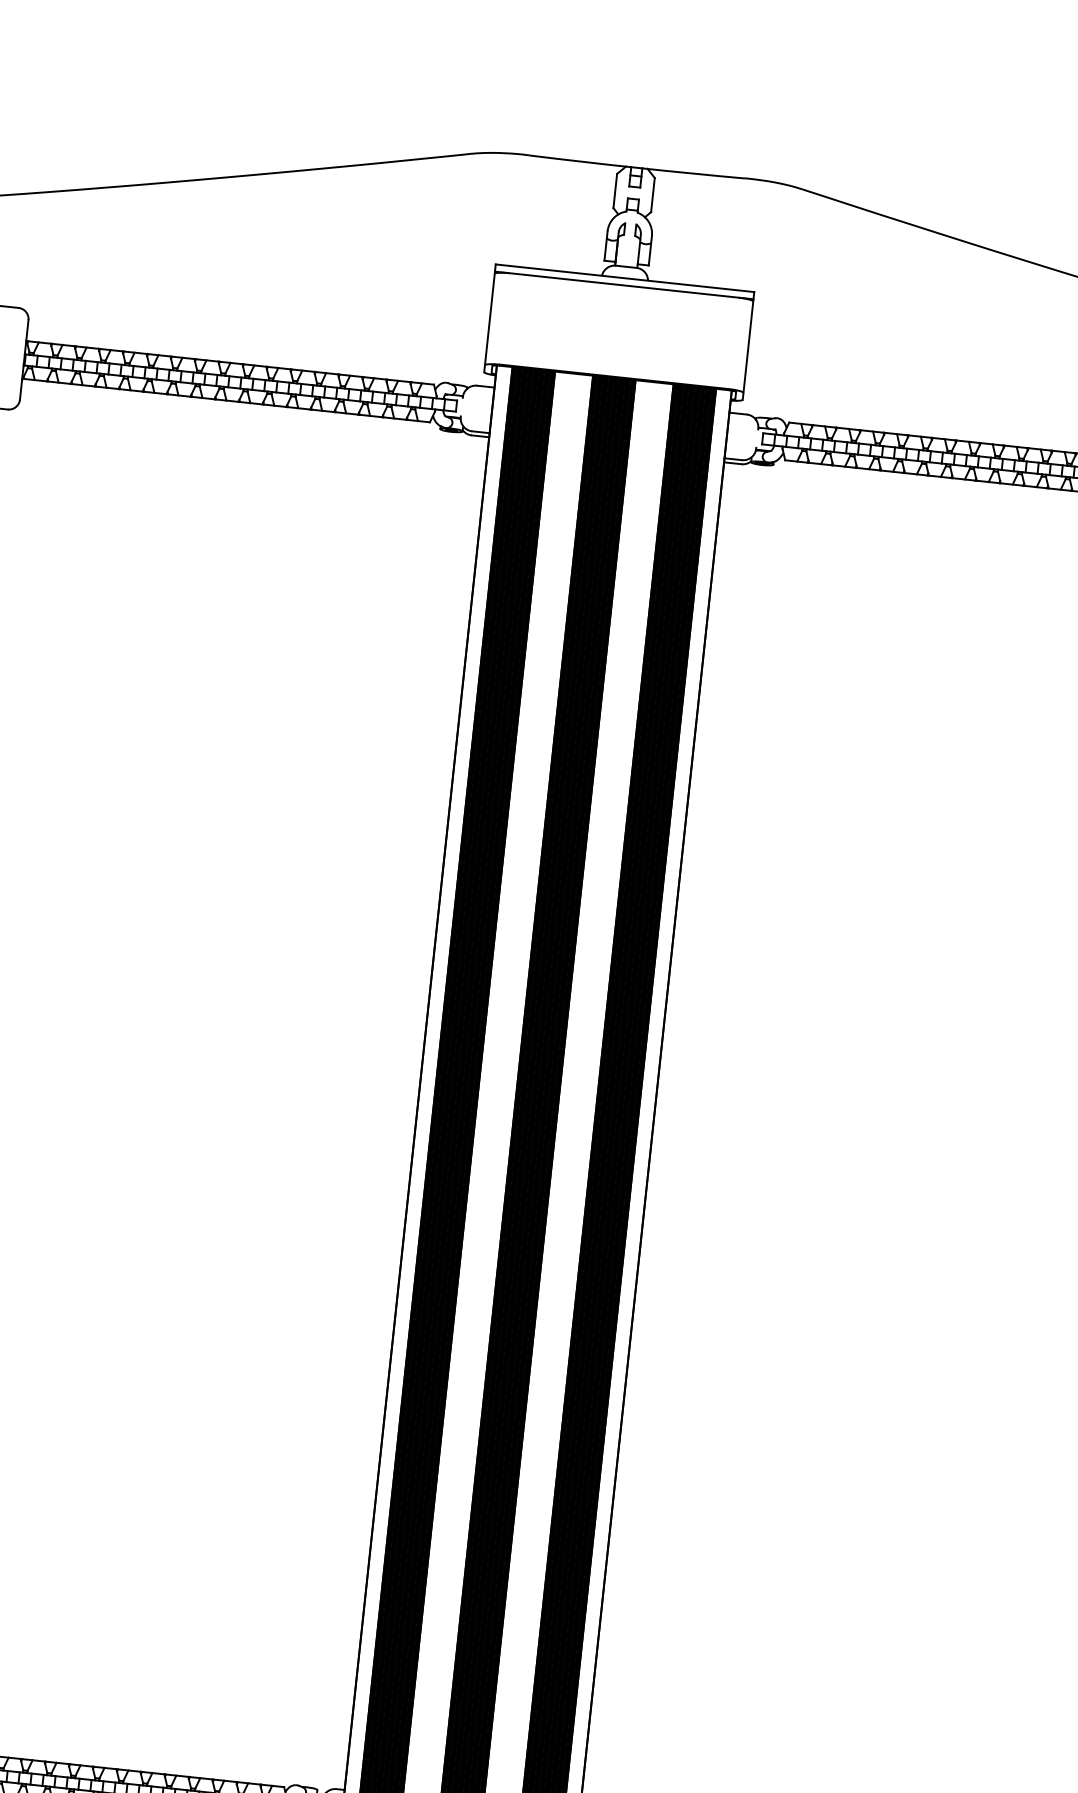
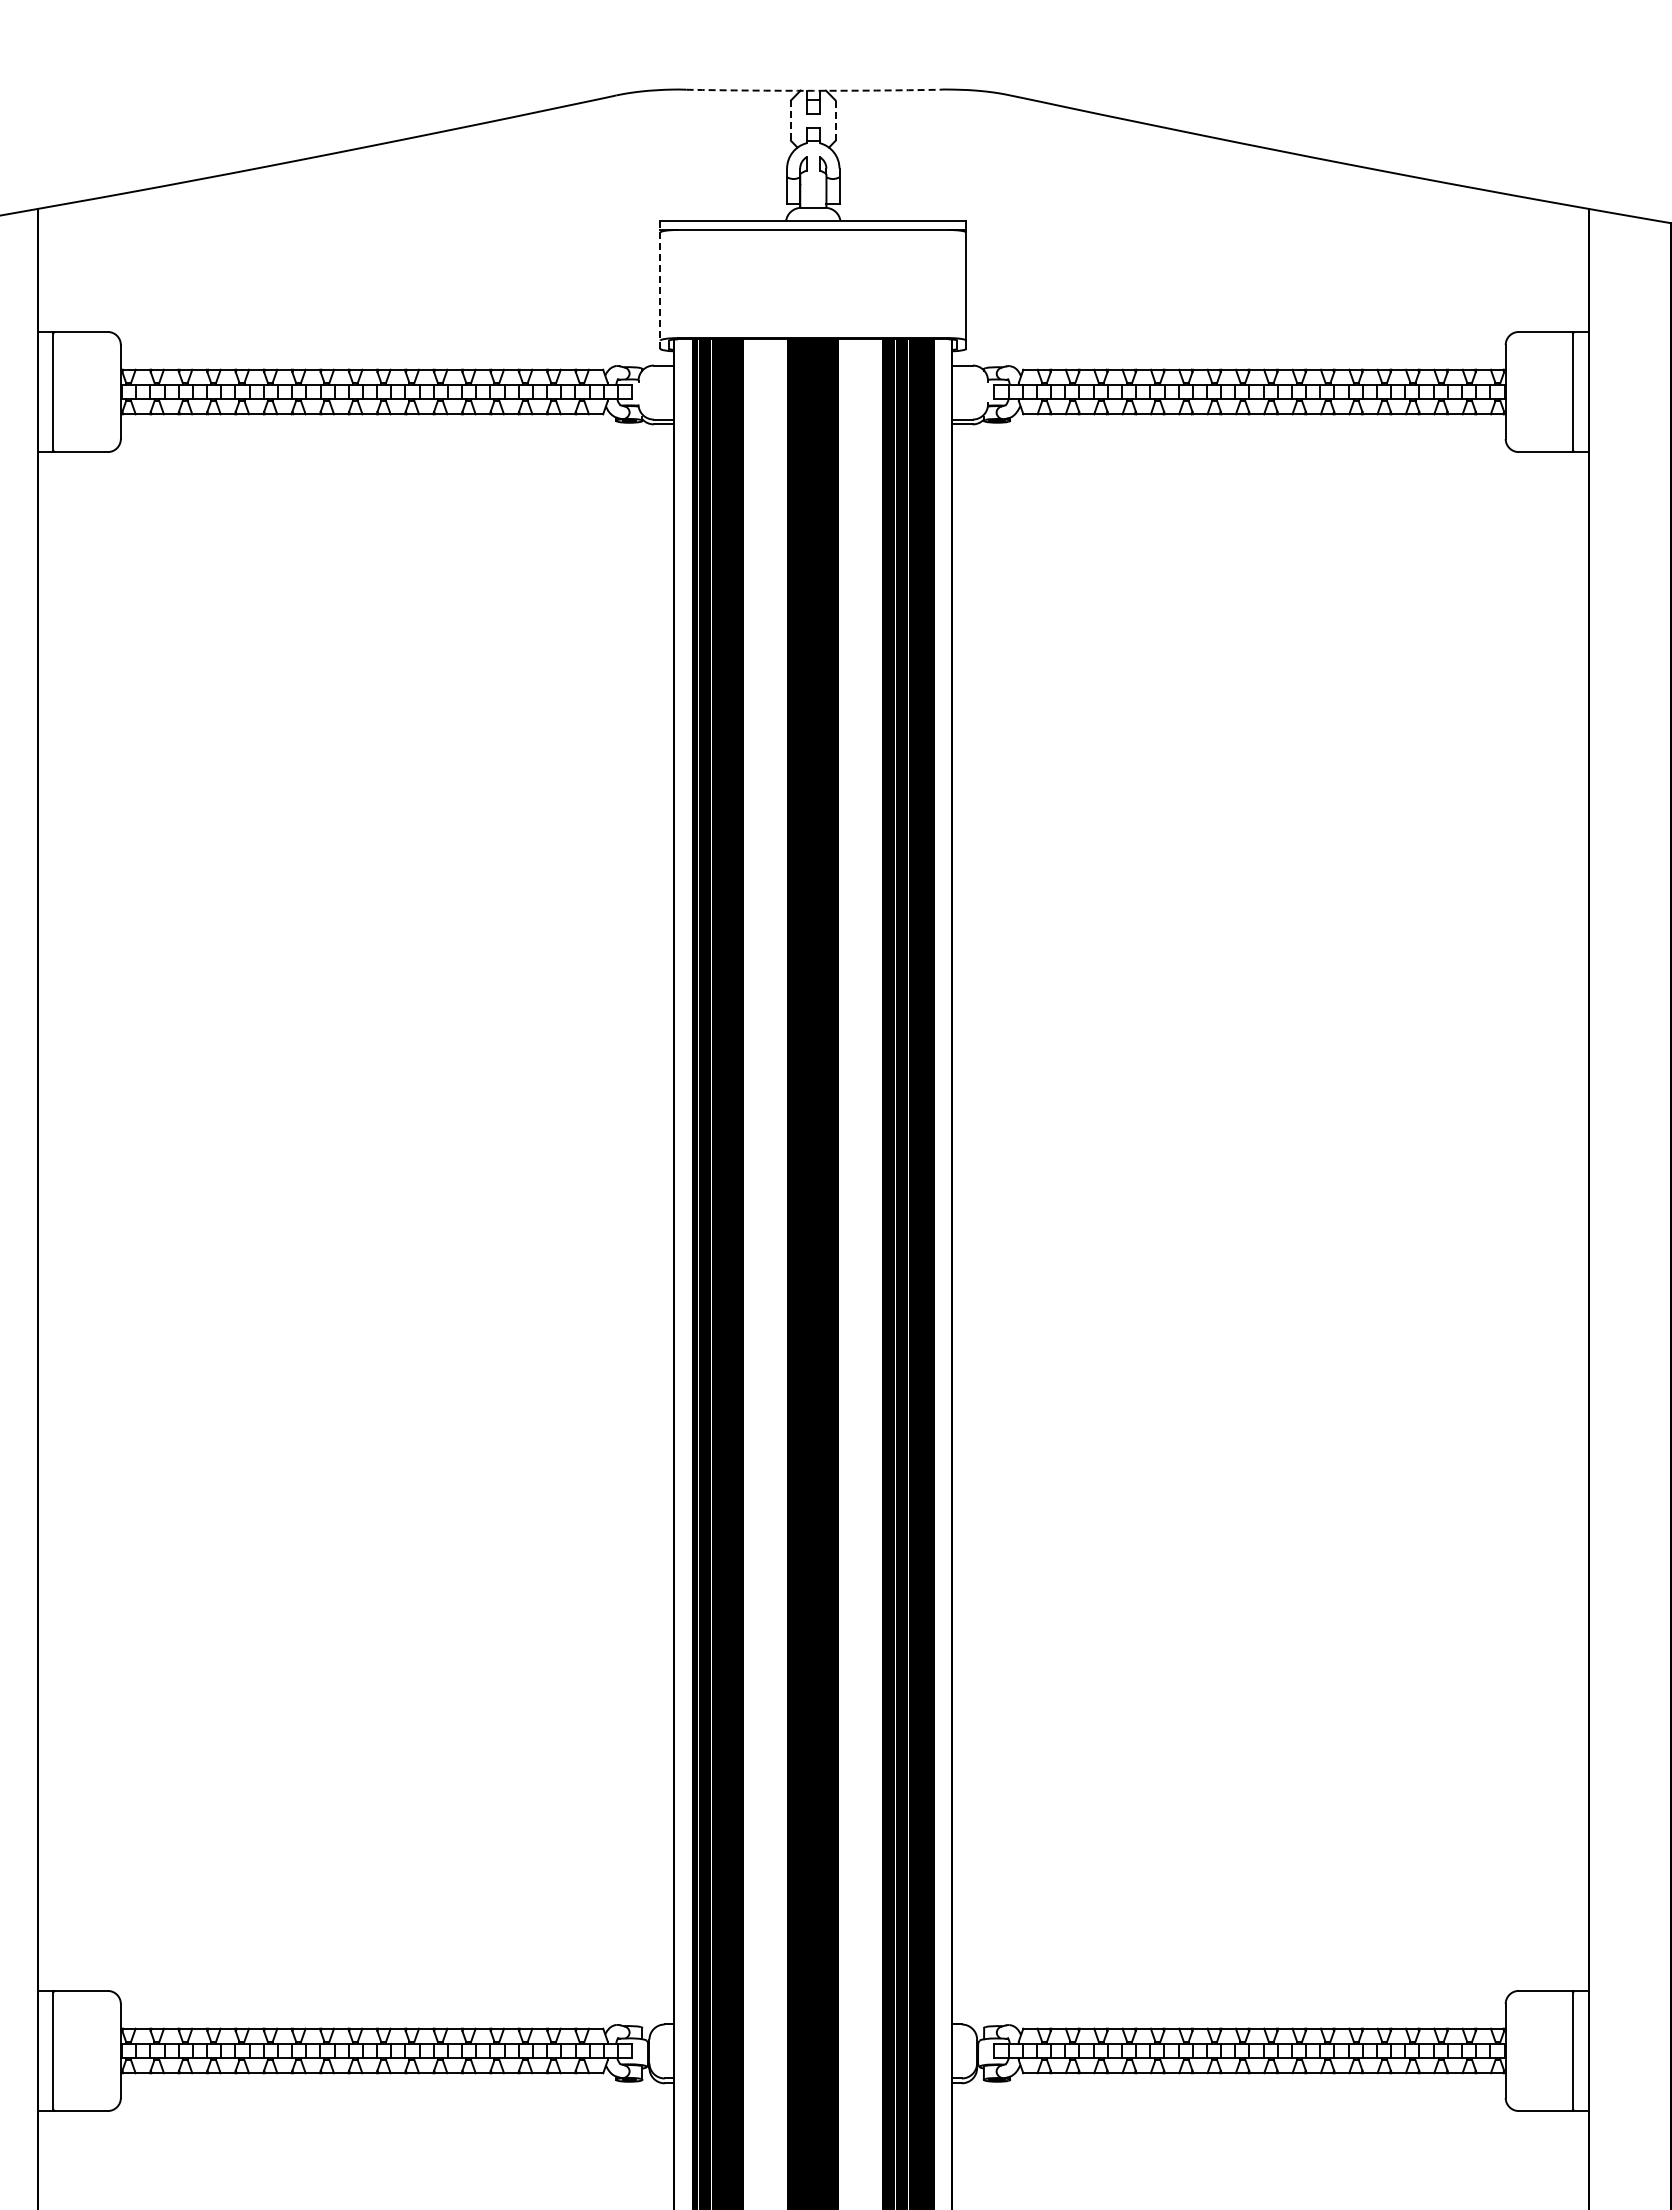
arc: (637, 167) -> (813, 90), solid -> dashed
line: (615, 191) -> (791, 121), solid -> dashed
line: (652, 194) -> (835, 120), solid -> dashed
line: (490, 318) -> (660, 285), solid -> dashed

